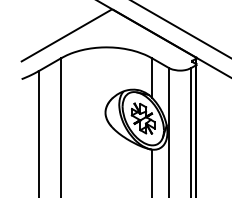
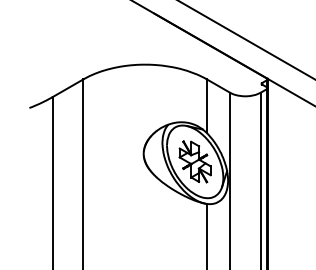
line: (66, 35) -> (90, 48), removed

